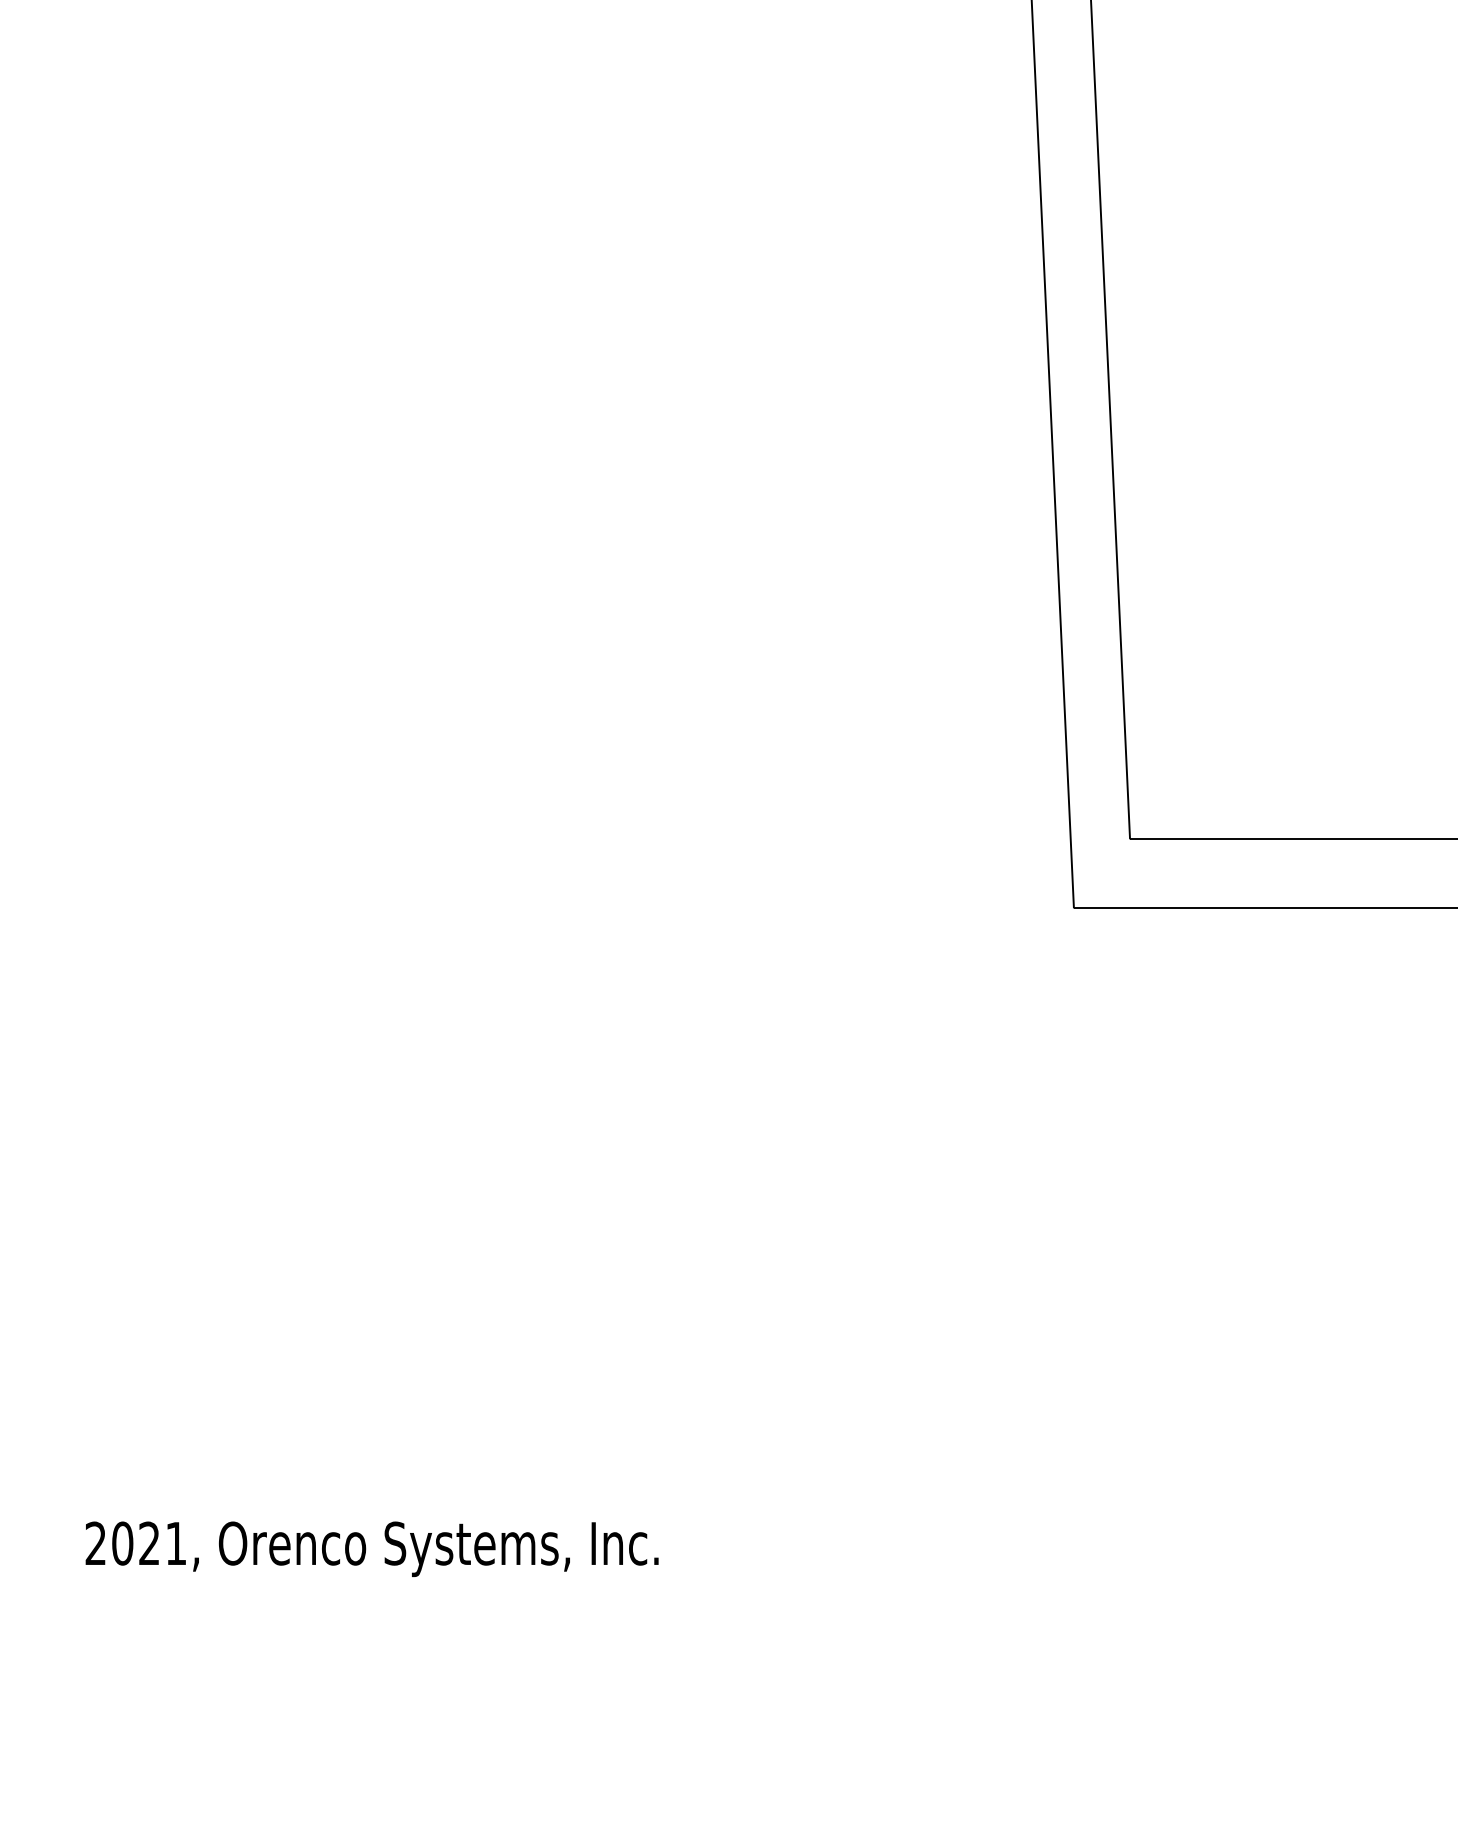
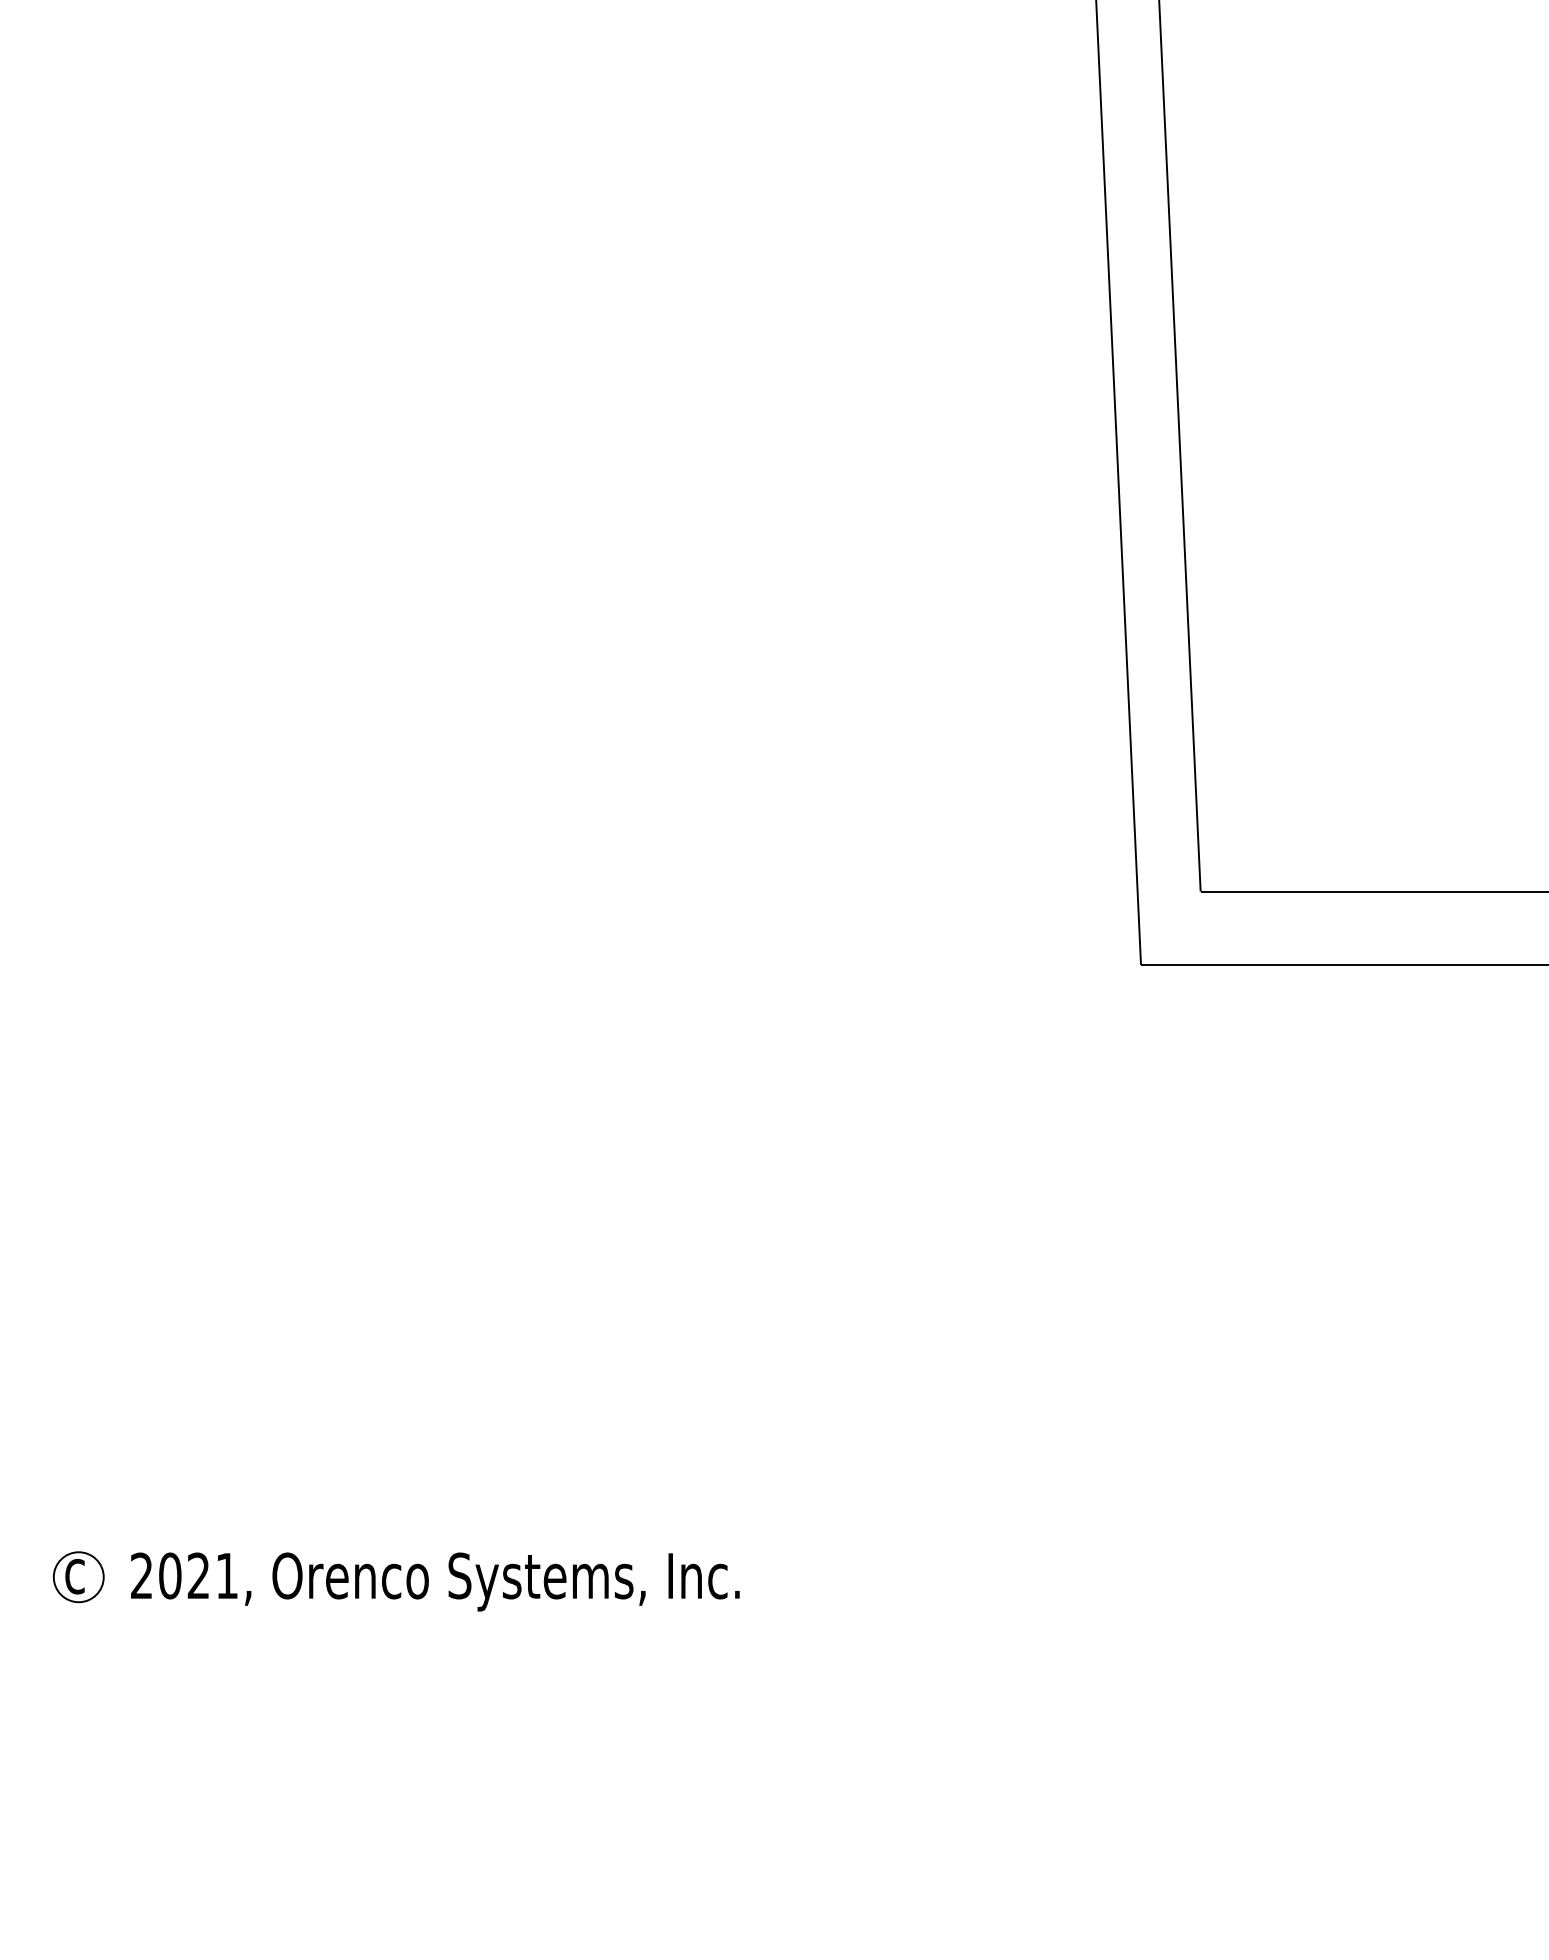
part: (73, 1484) -> (78, 1577), added
text: (372, 1548) -> (435, 1581), moved

